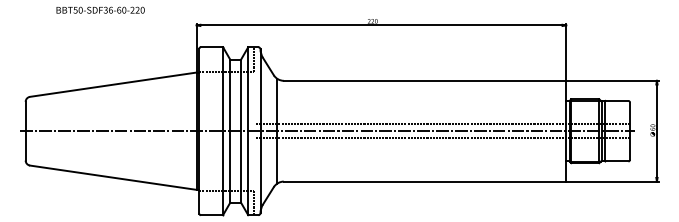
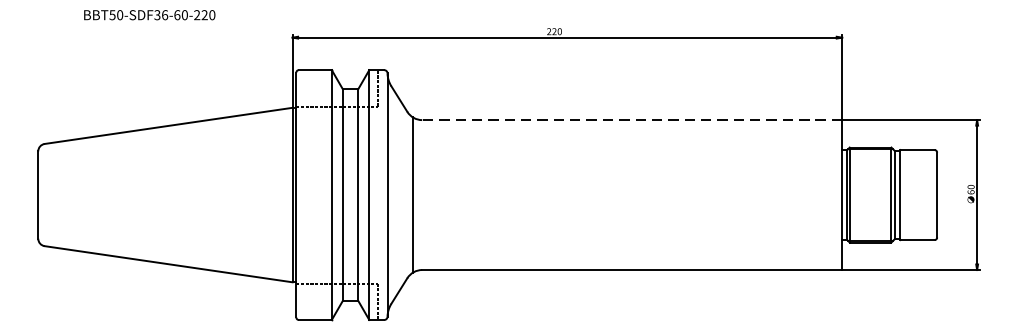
line: (424, 80) -> (631, 119), solid -> dashed
line: (442, 124) -> (658, 185), removed
line: (327, 131) -> (487, 195), removed
line: (442, 137) -> (658, 204), removed

